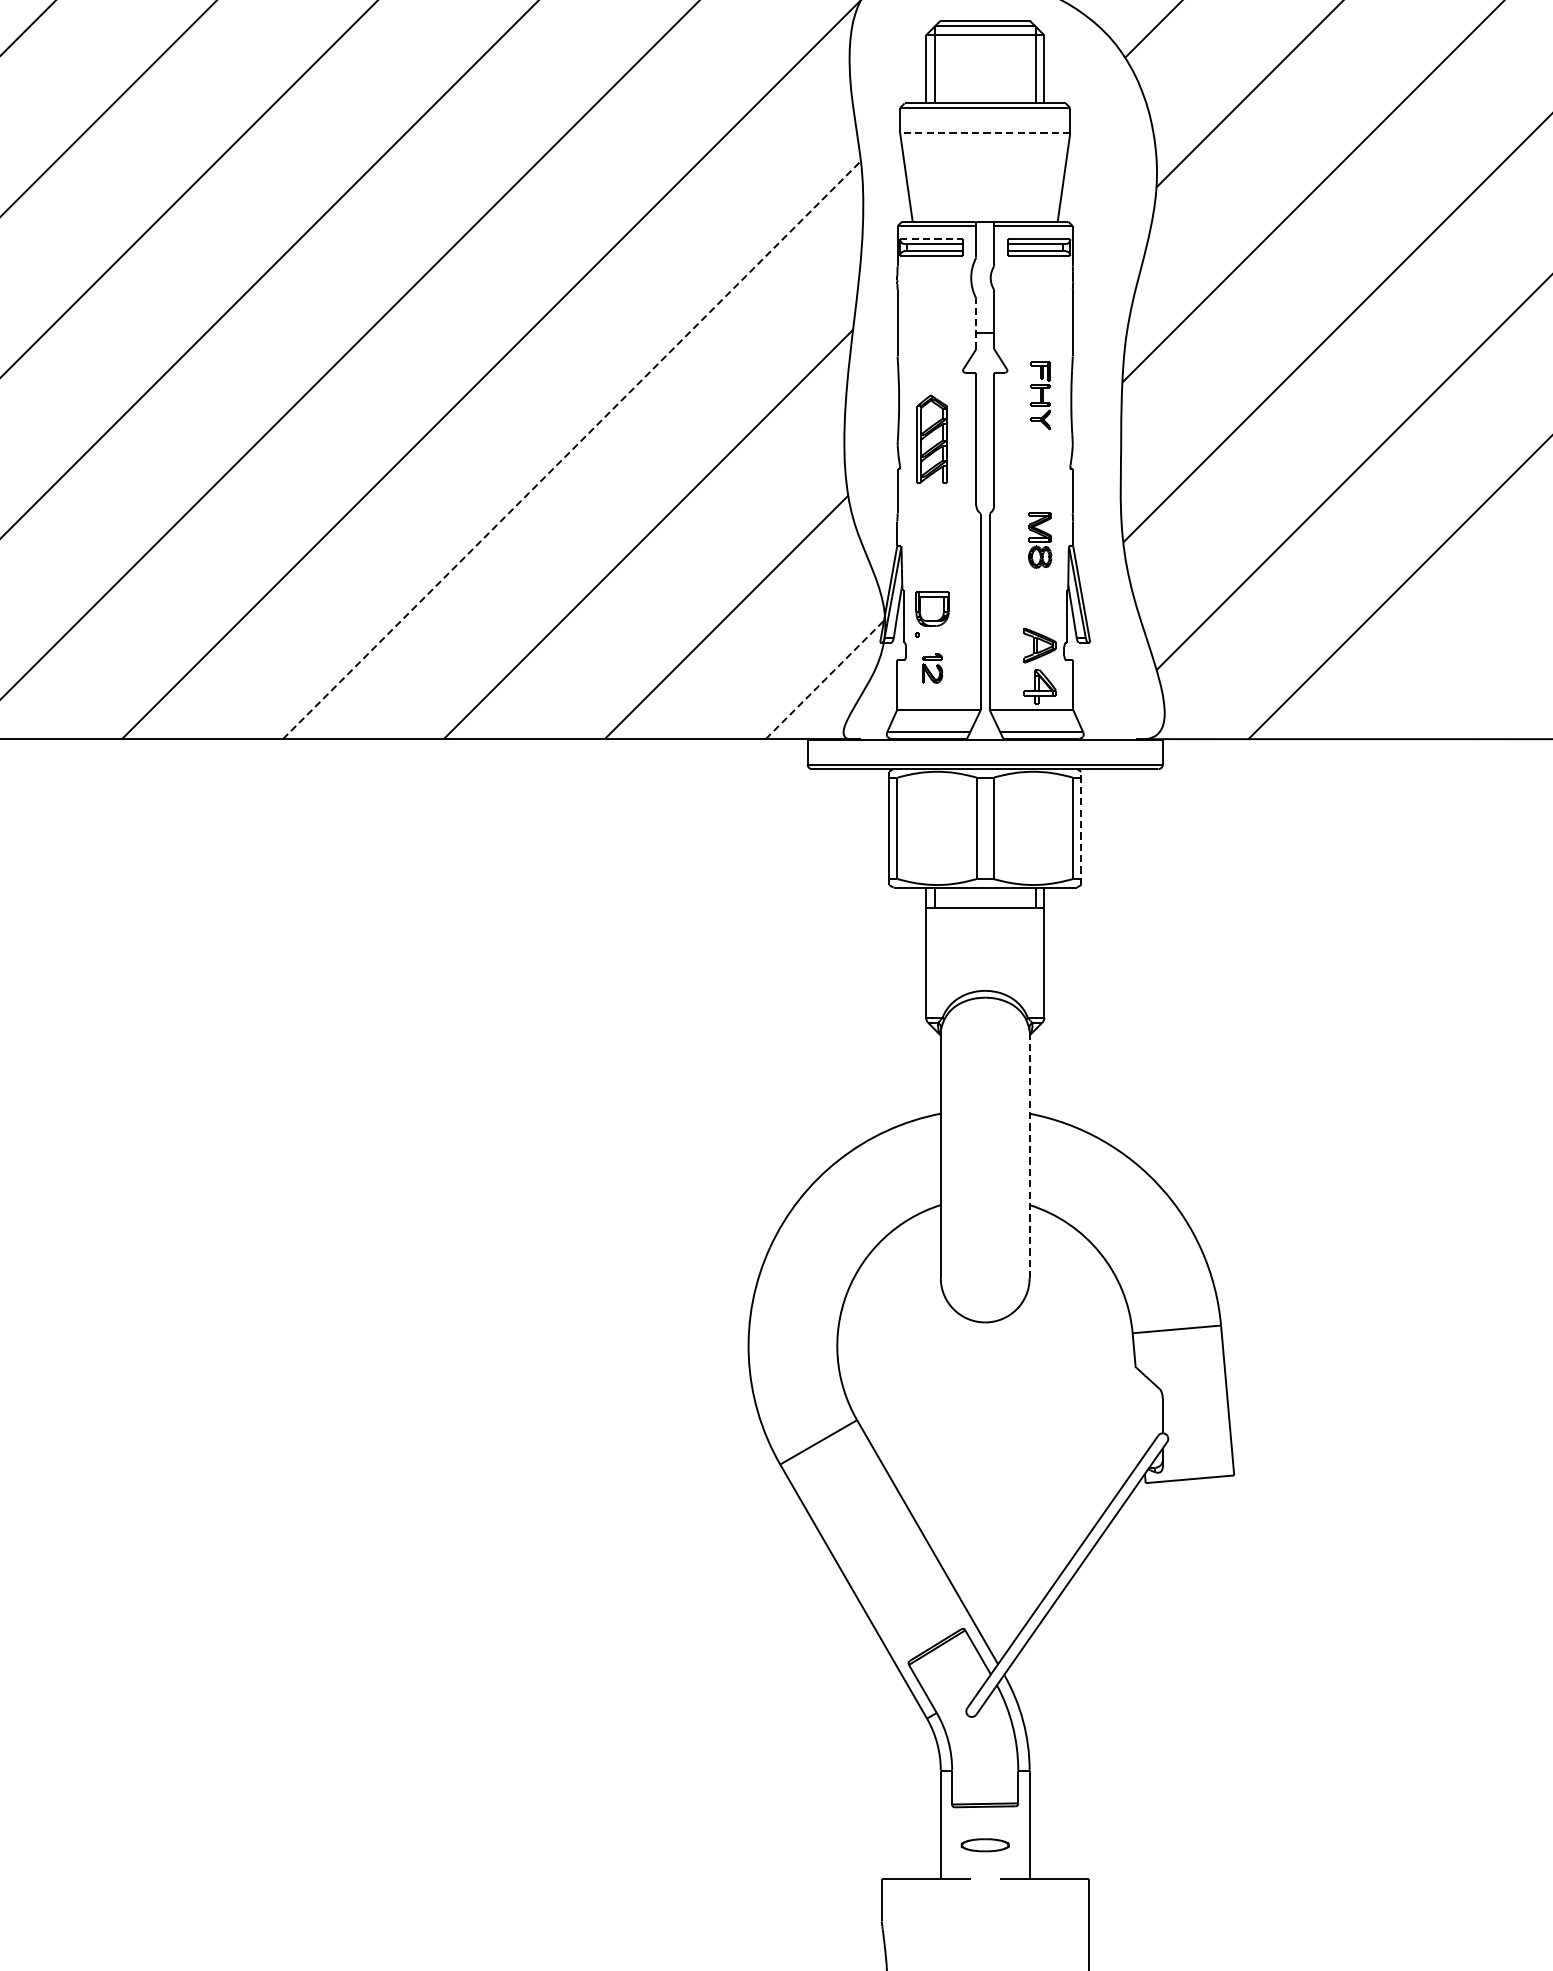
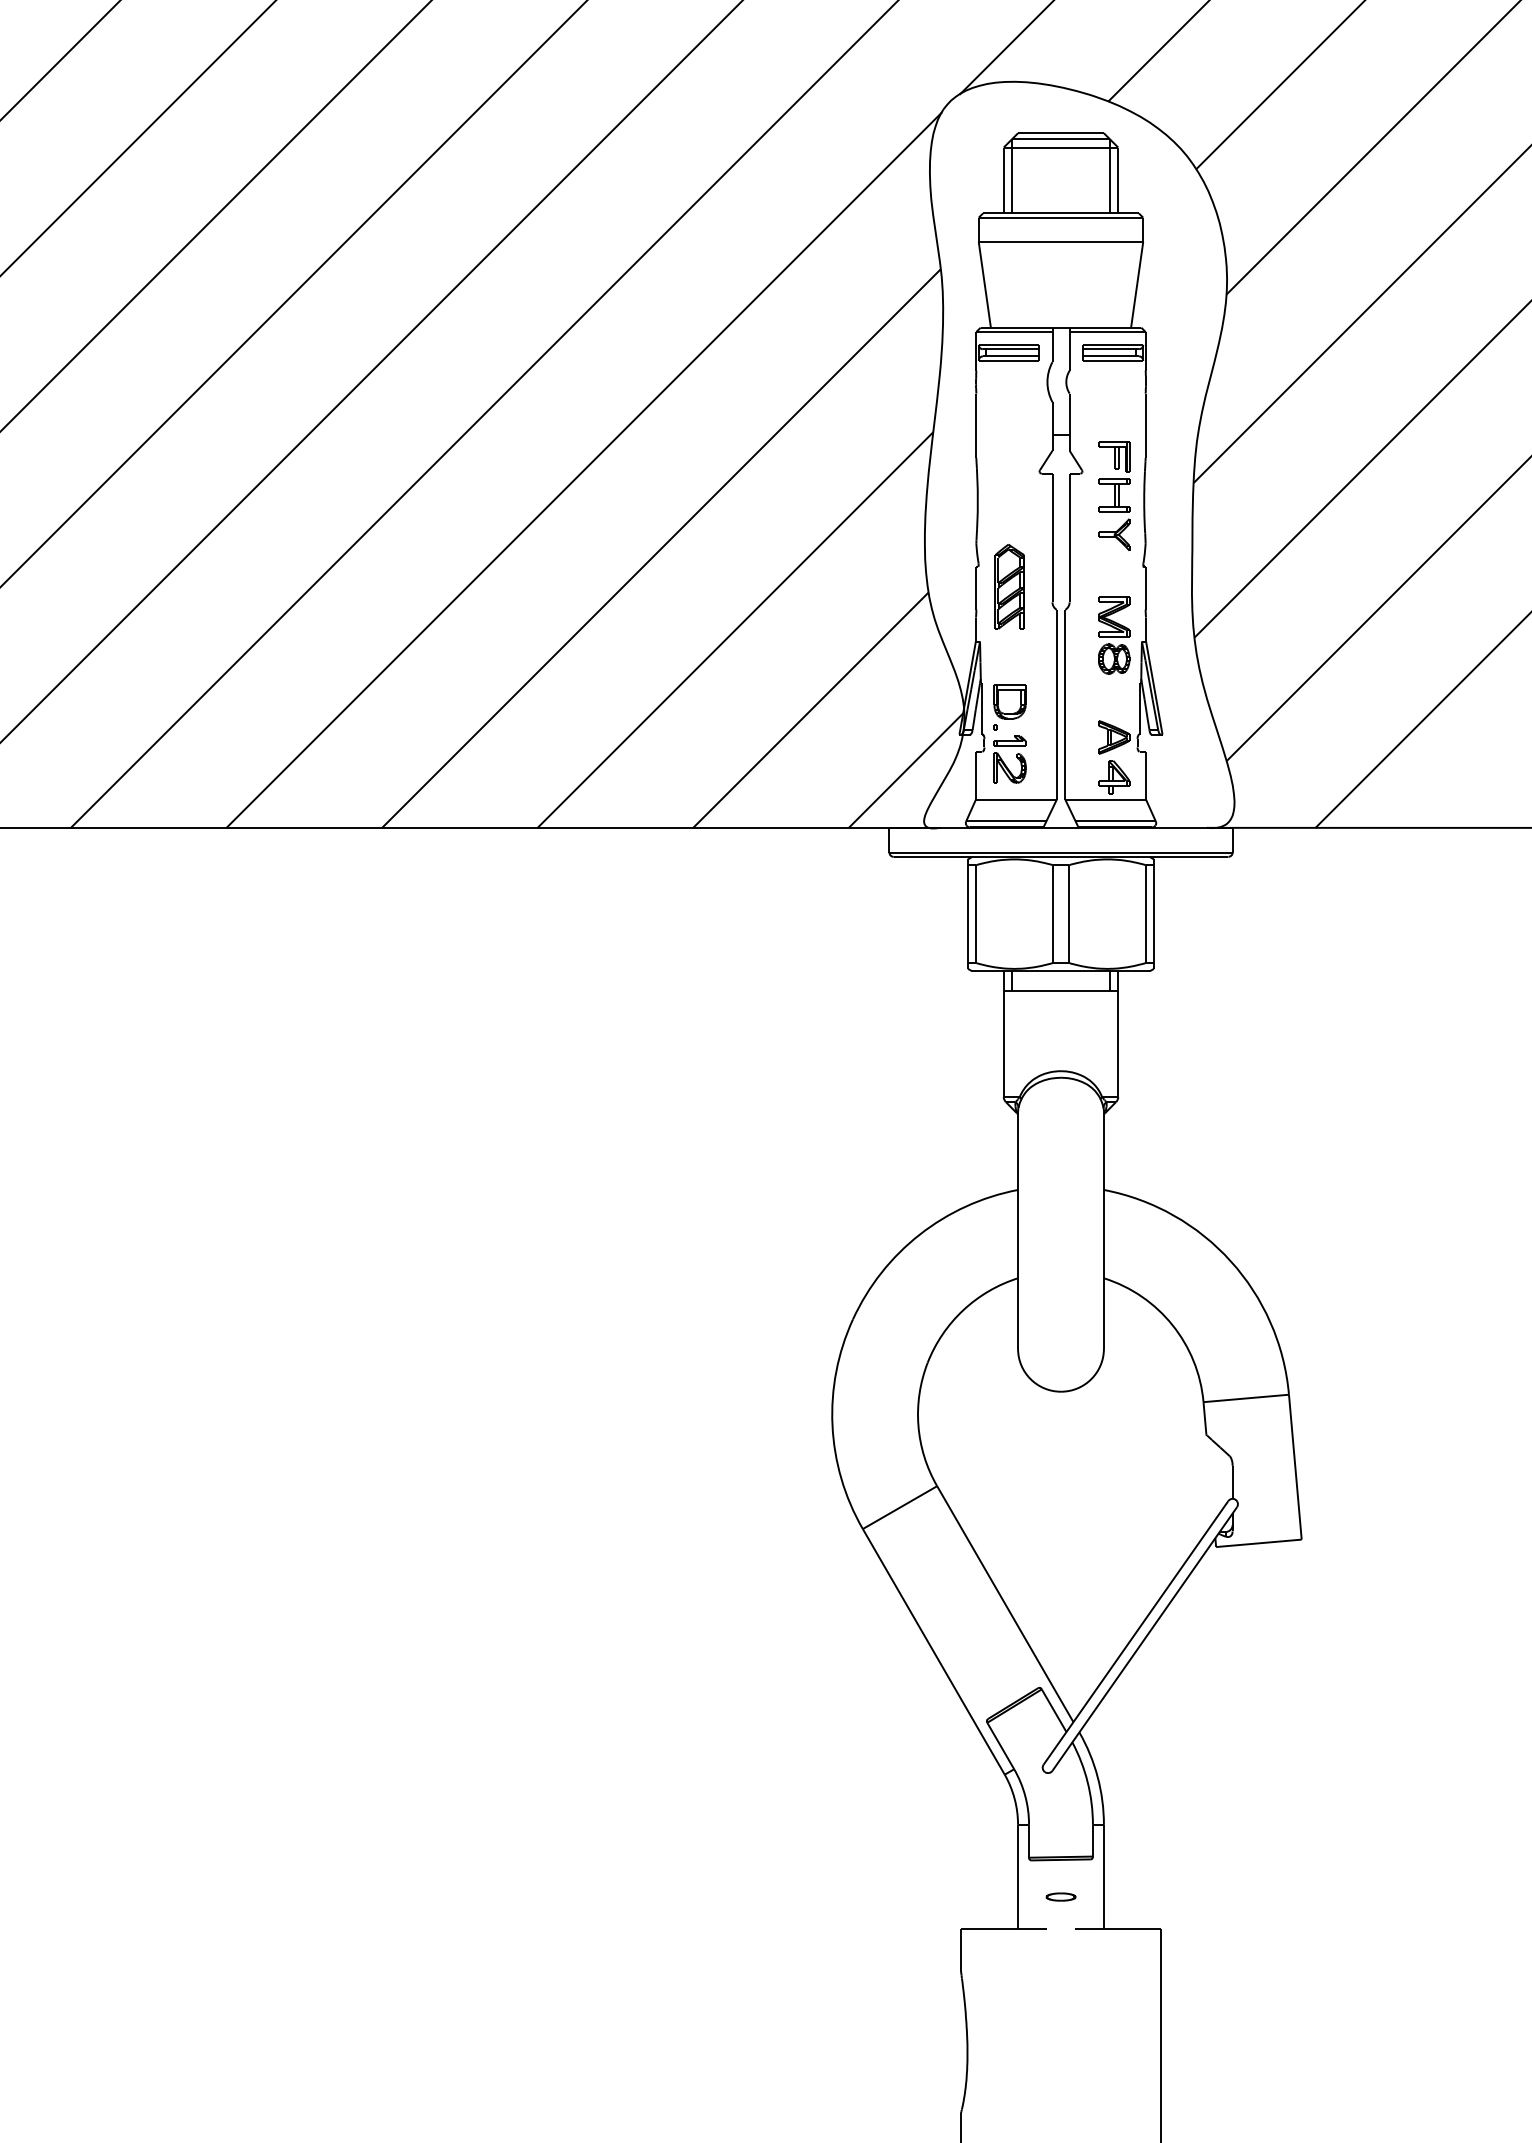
line: (984, 133) -> (1060, 242), dashed -> solid
line: (931, 239) -> (1009, 344), dashed -> solid
line: (976, 322) -> (1052, 425), dashed -> solid
part: (1040, 395) -> (1114, 495), size x1.67
part: (931, 438) -> (1009, 586), moved
line: (571, 450) -> (661, 548), dashed -> solid
part: (1040, 540) -> (1114, 635), size x1.43
part: (931, 668) -> (1009, 759), size x1.67
line: (825, 678) -> (906, 769), dashed -> solid
line: (1080, 828) -> (1153, 914), dashed -> solid
line: (1029, 1155) -> (1103, 1230), dashed -> solid
part: (984, 1844) -> (1060, 1896), size x0.62

